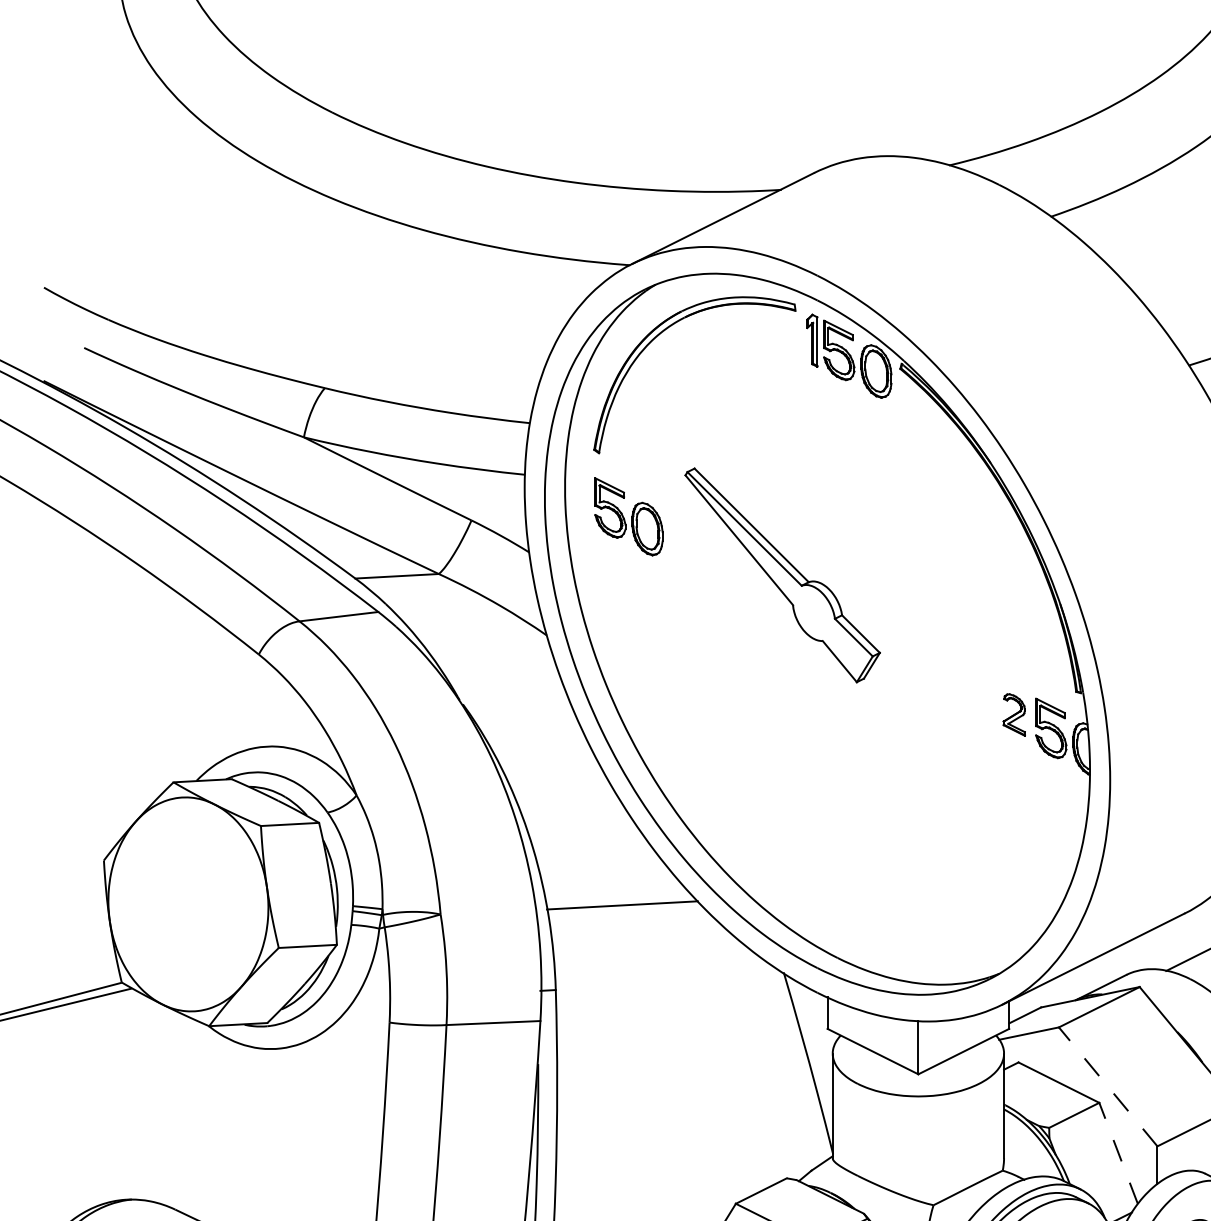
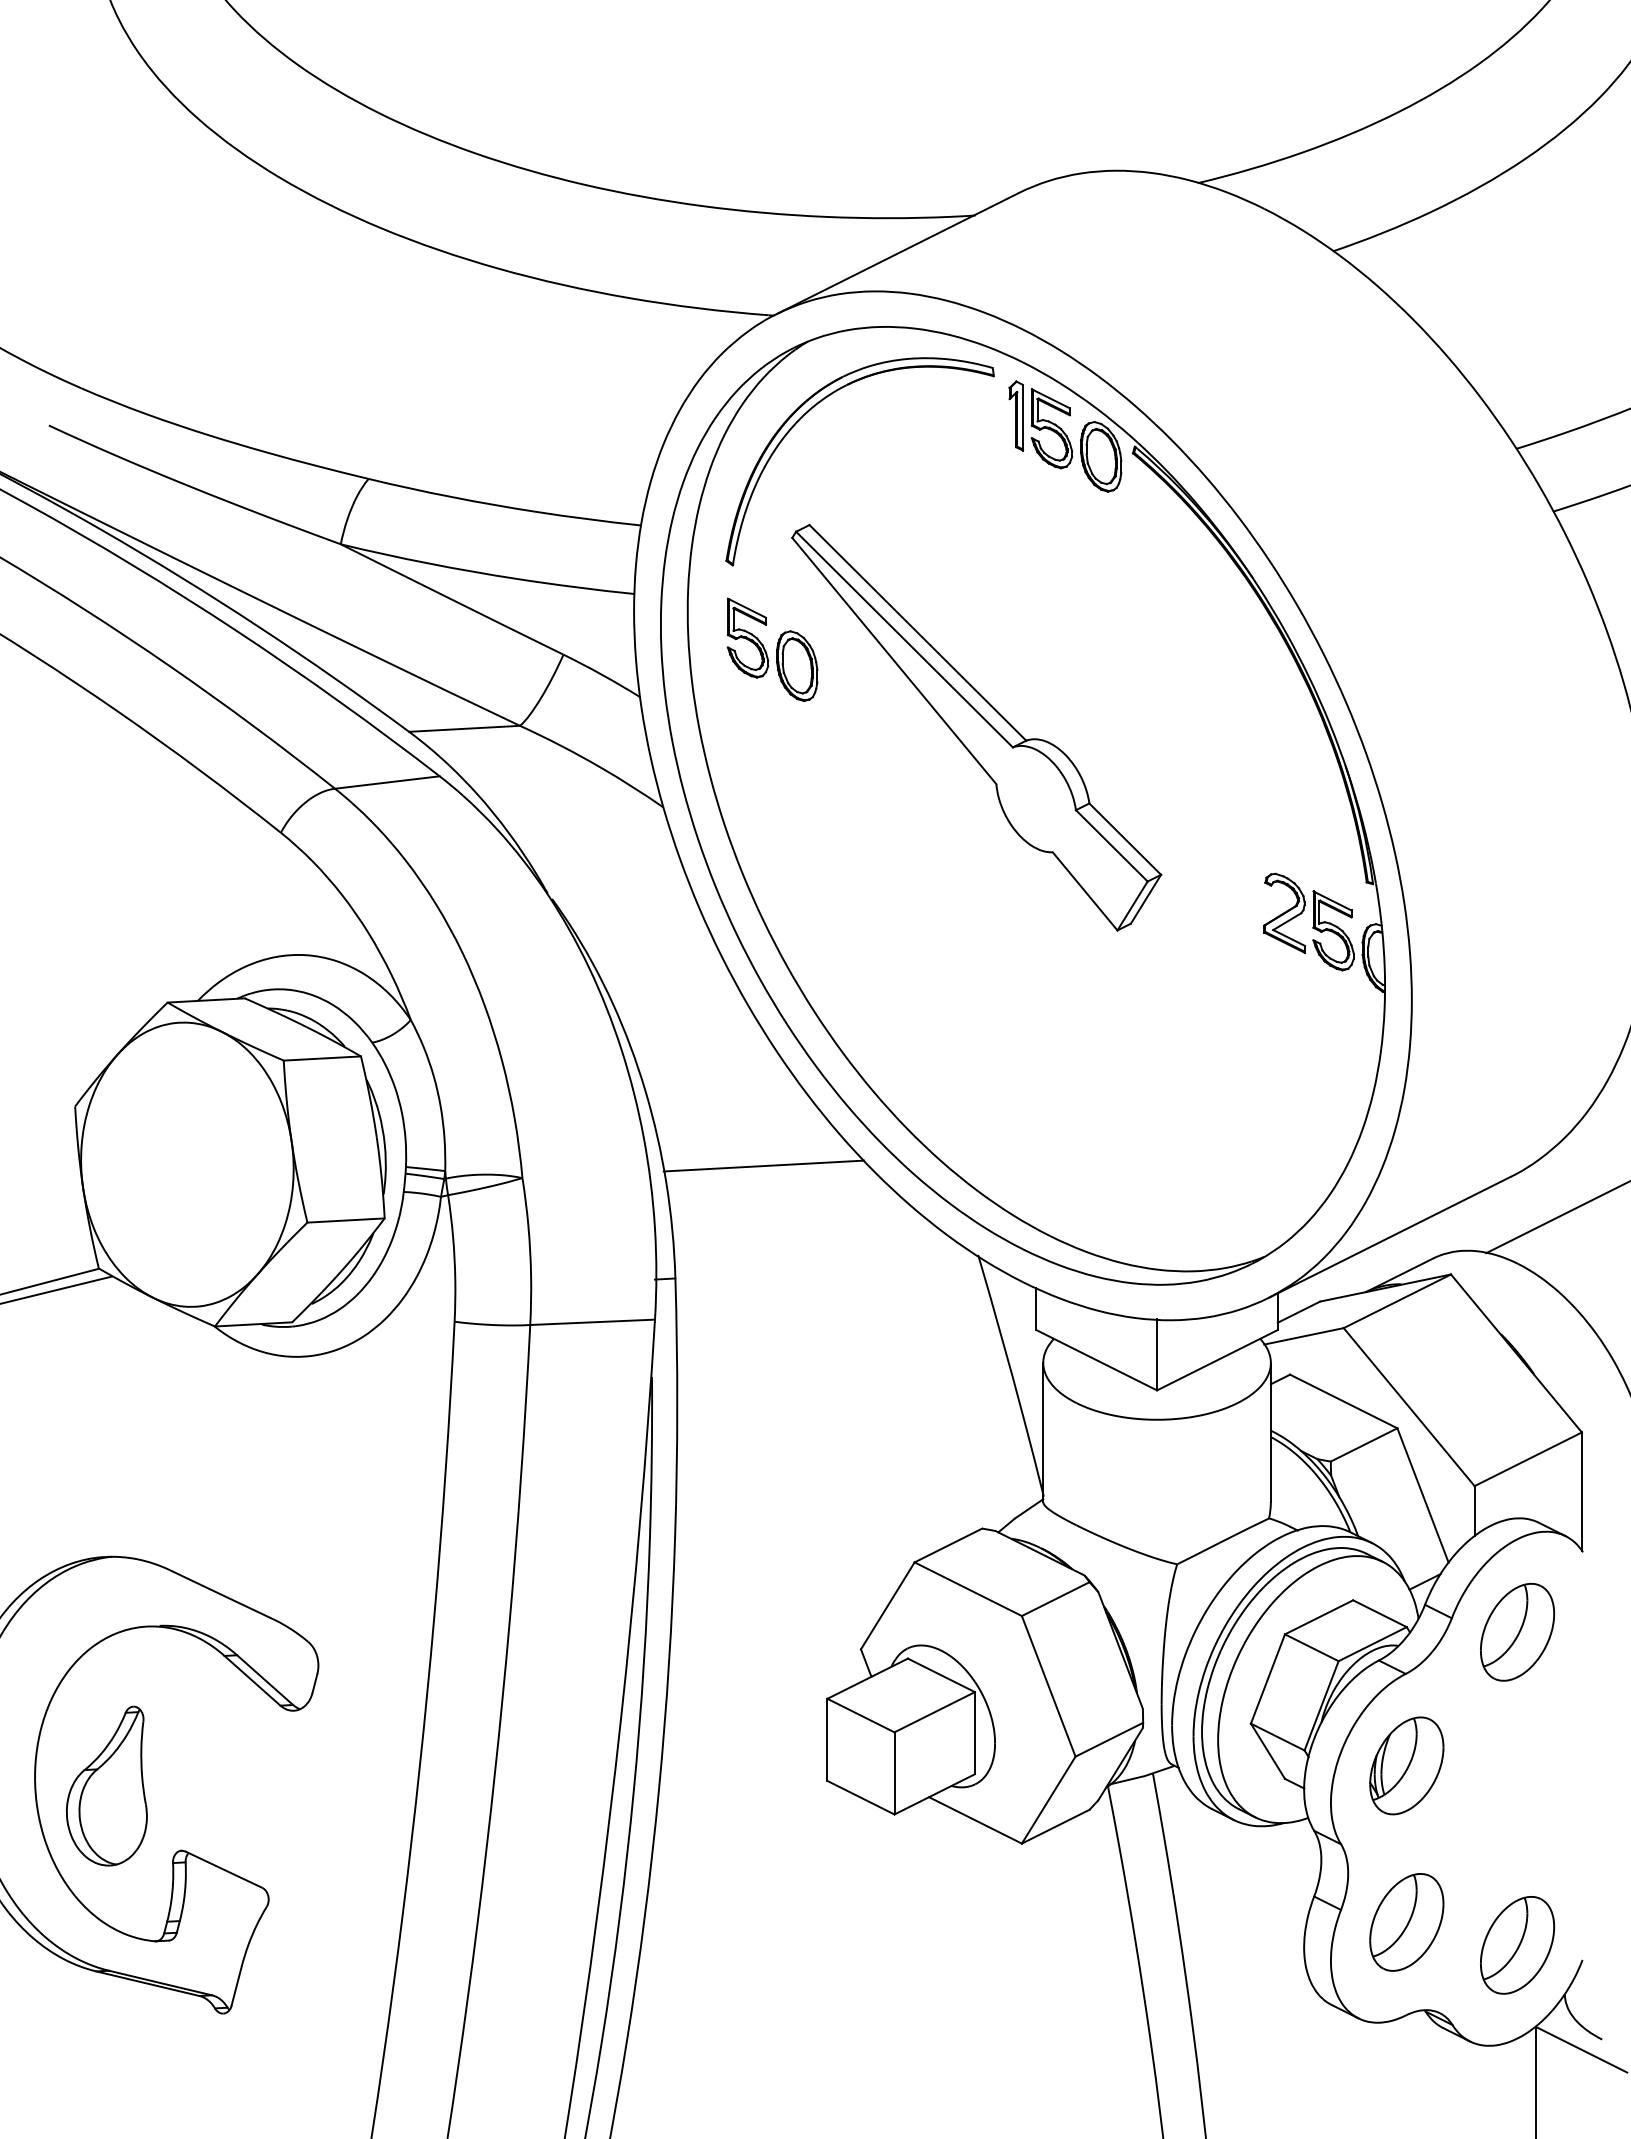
part: (782, 575) -> (976, 727), size x1.43
part: (1014, 714) -> (1284, 912), size x1.43
line: (1108, 1087) -> (1409, 1407), dashed -> solid
line: (1118, 1153) -> (1423, 1495), dashed -> solid

